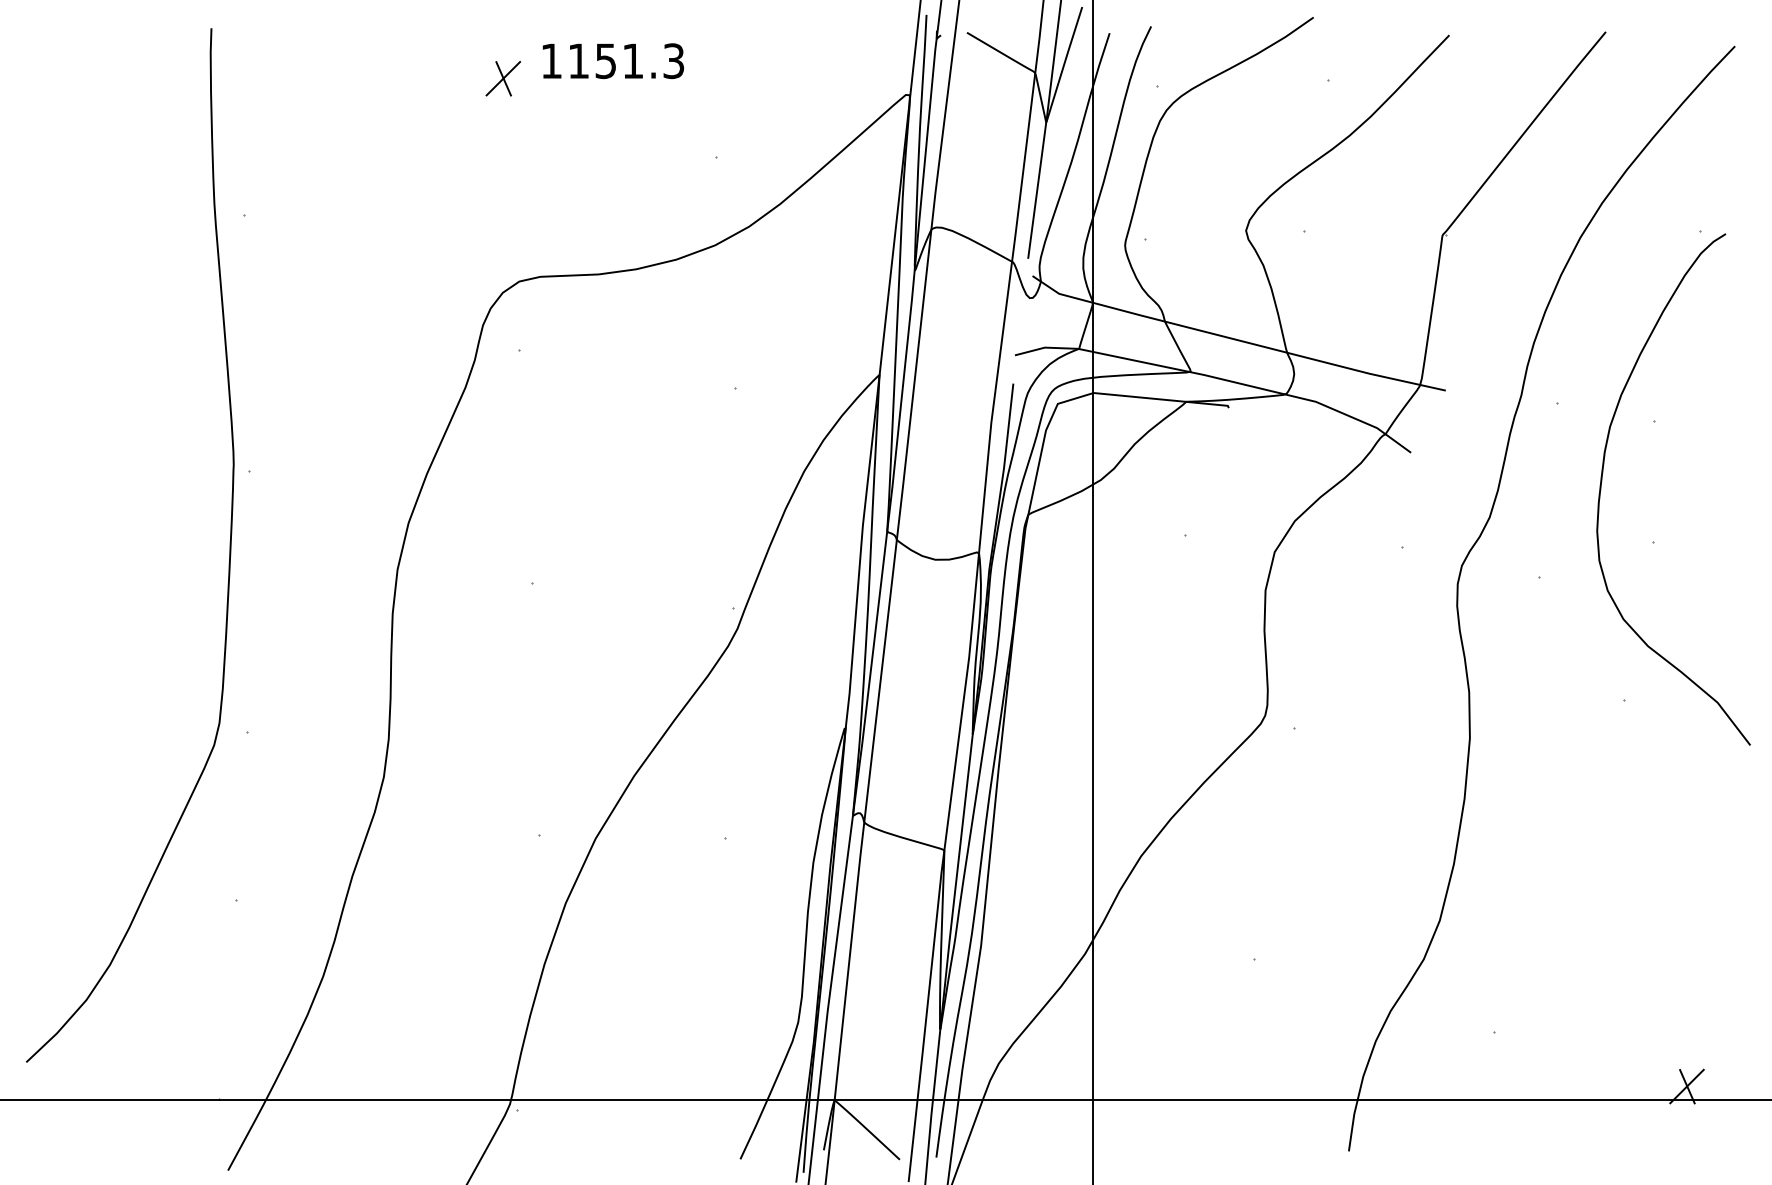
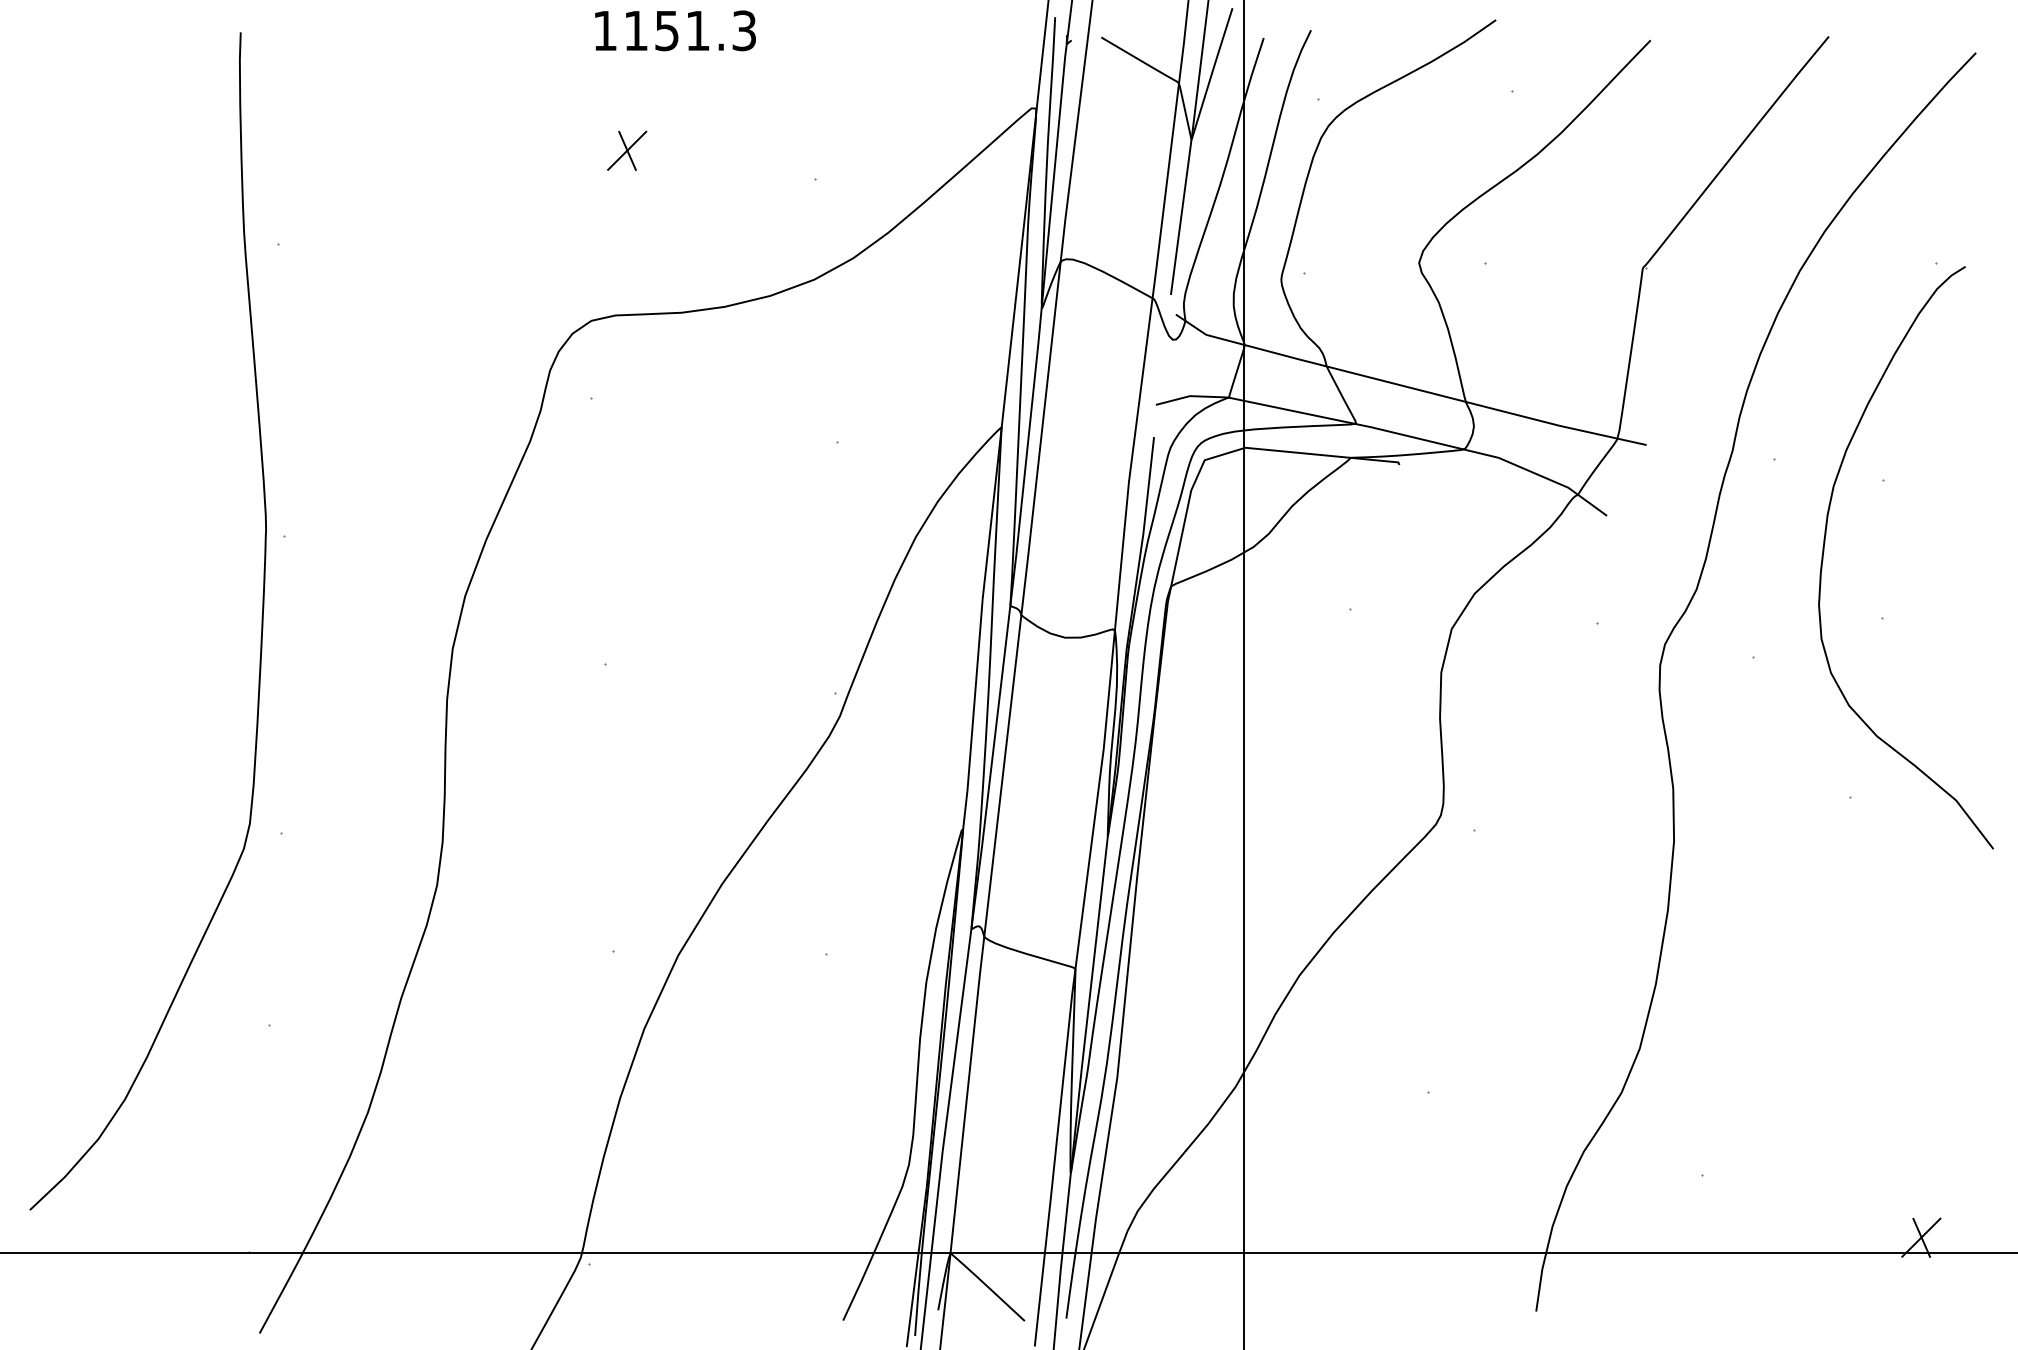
text: (613, 60) -> (675, 30), moved
part: (503, 78) -> (627, 150), moved

